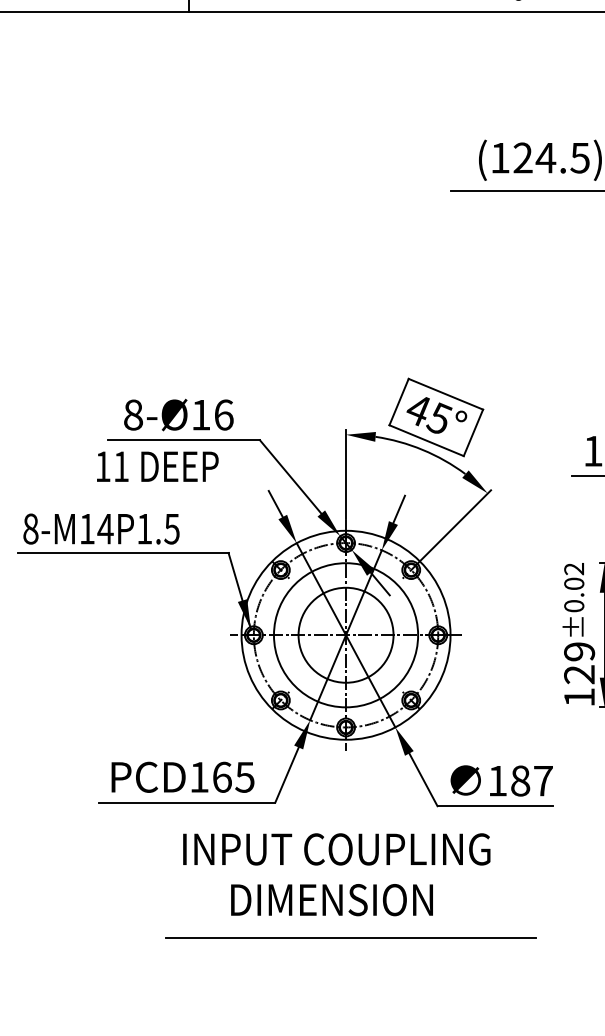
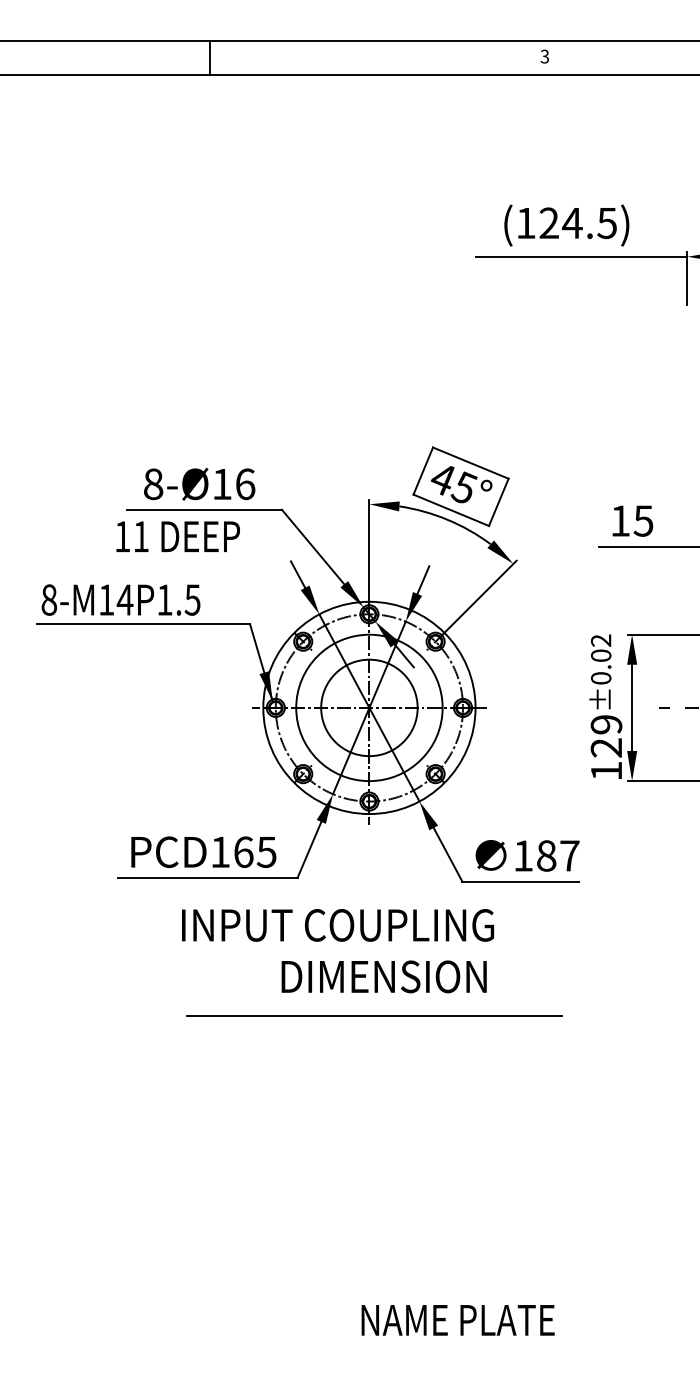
text: (336, 849) -> (337, 925), moved
text: (331, 899) -> (383, 976), moved

